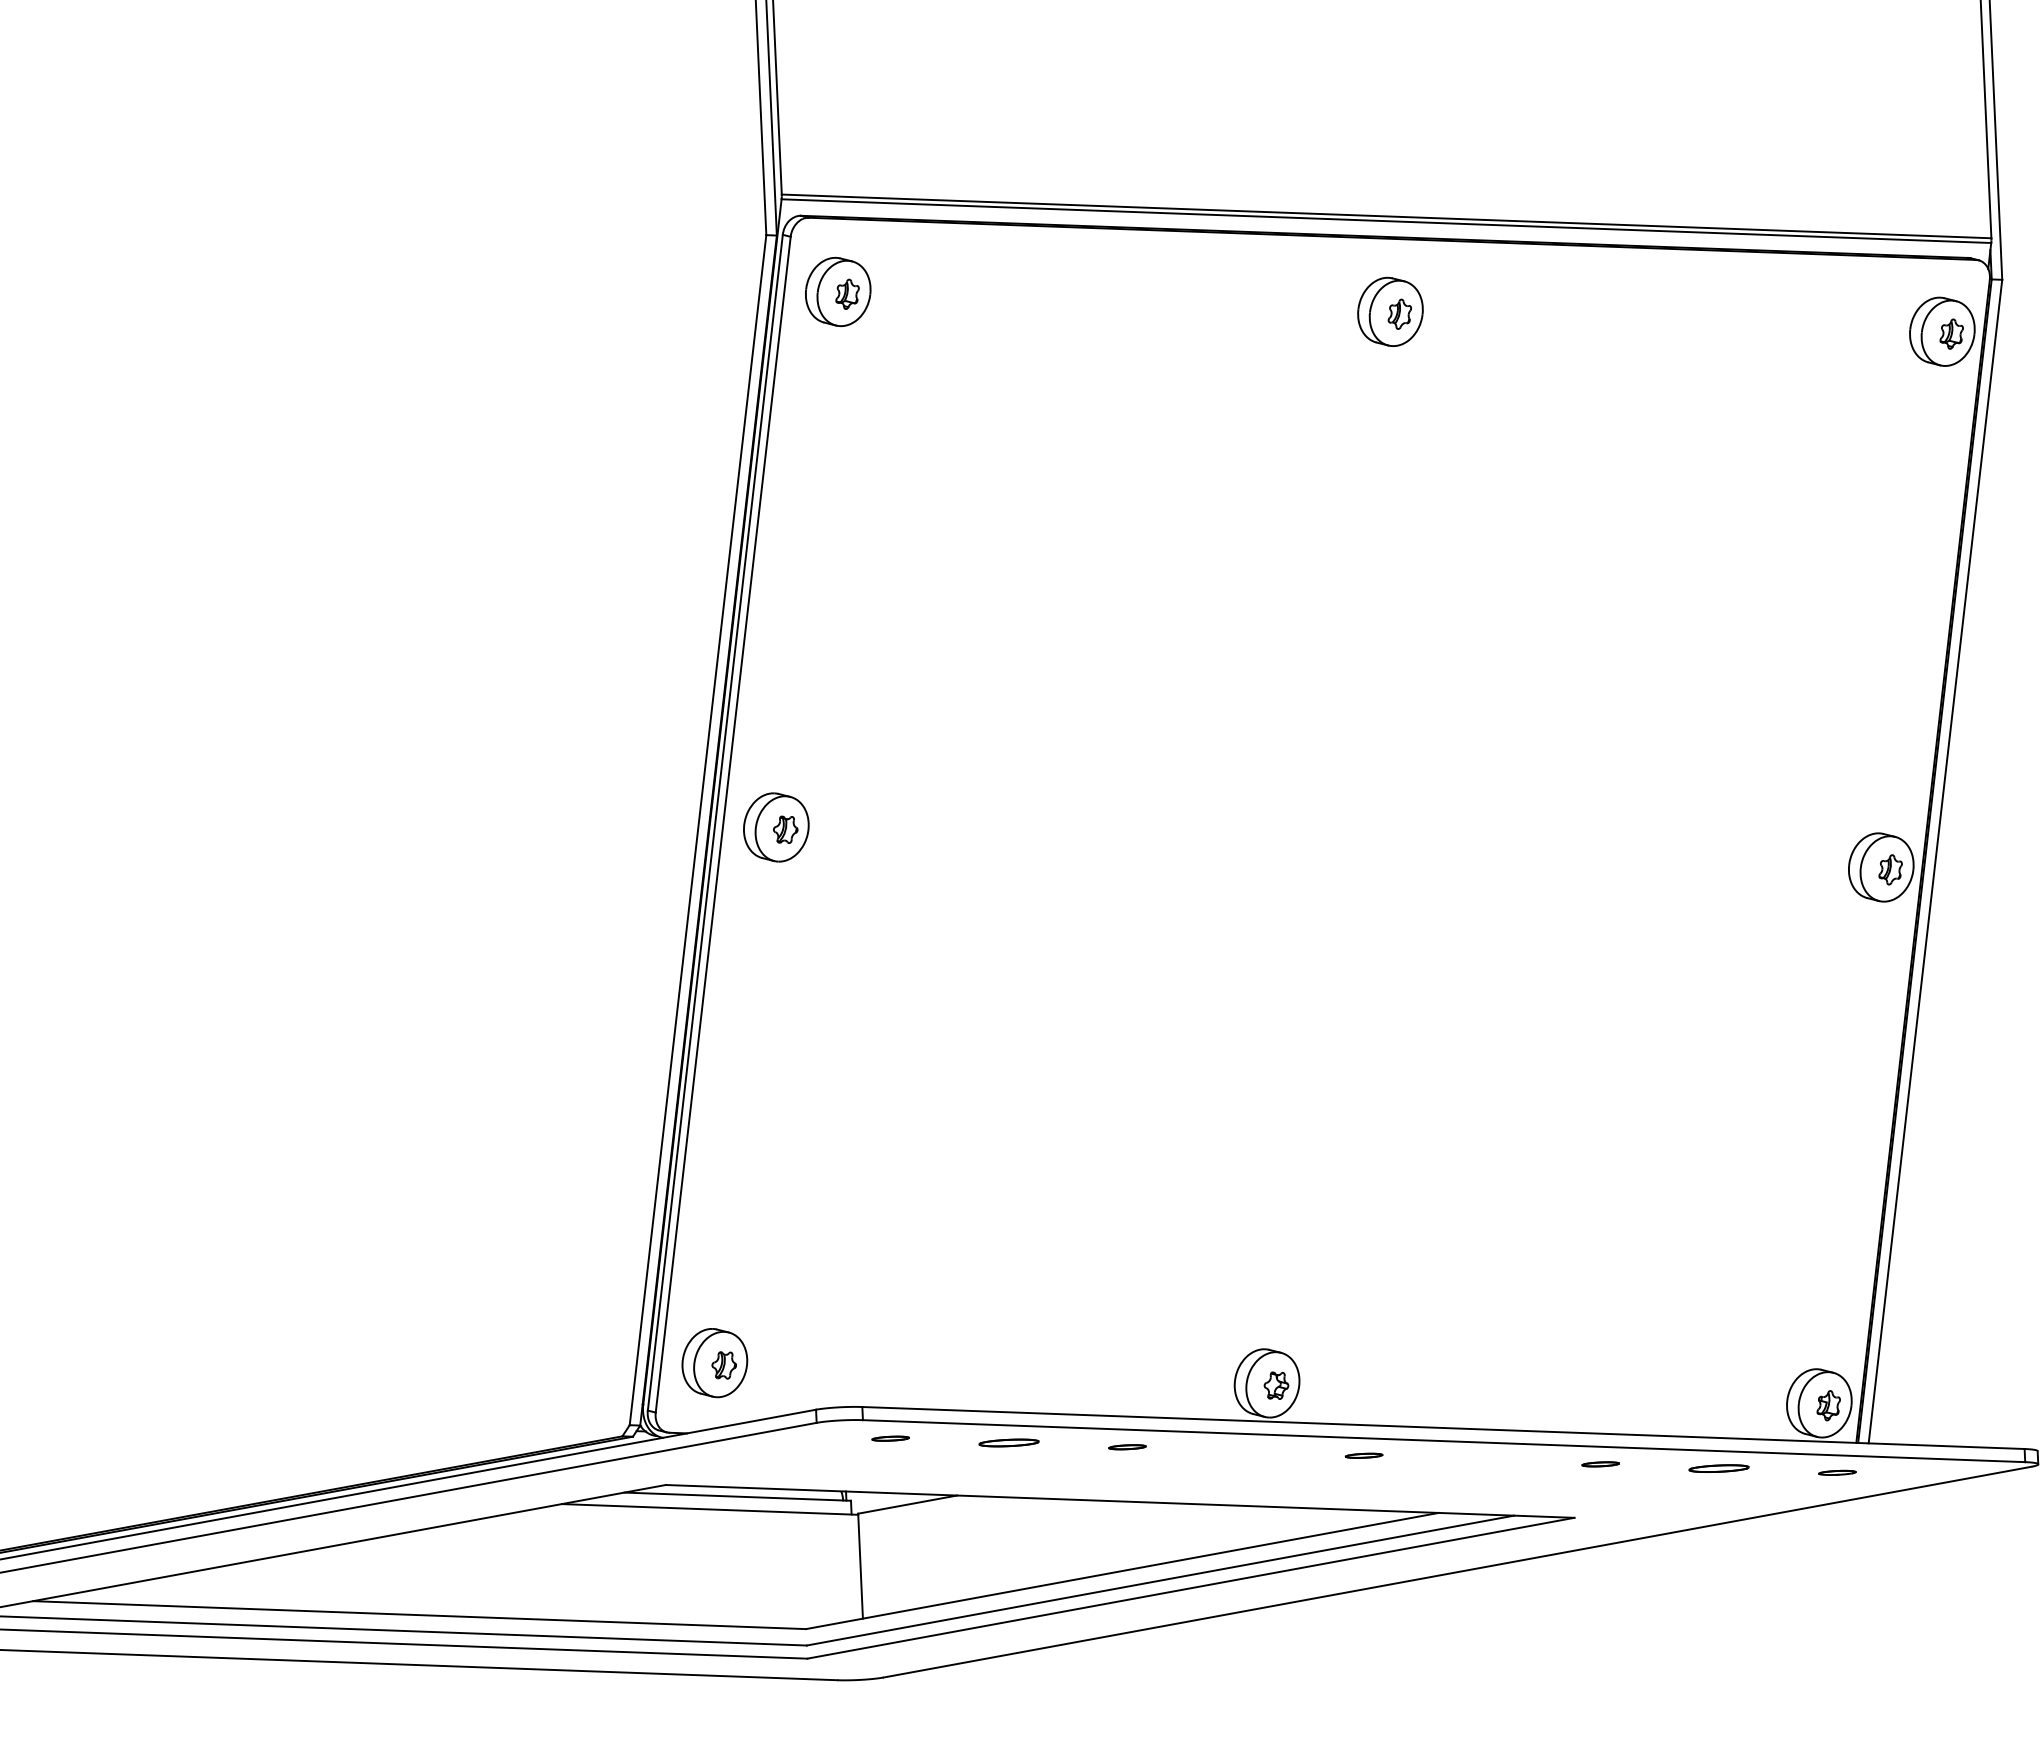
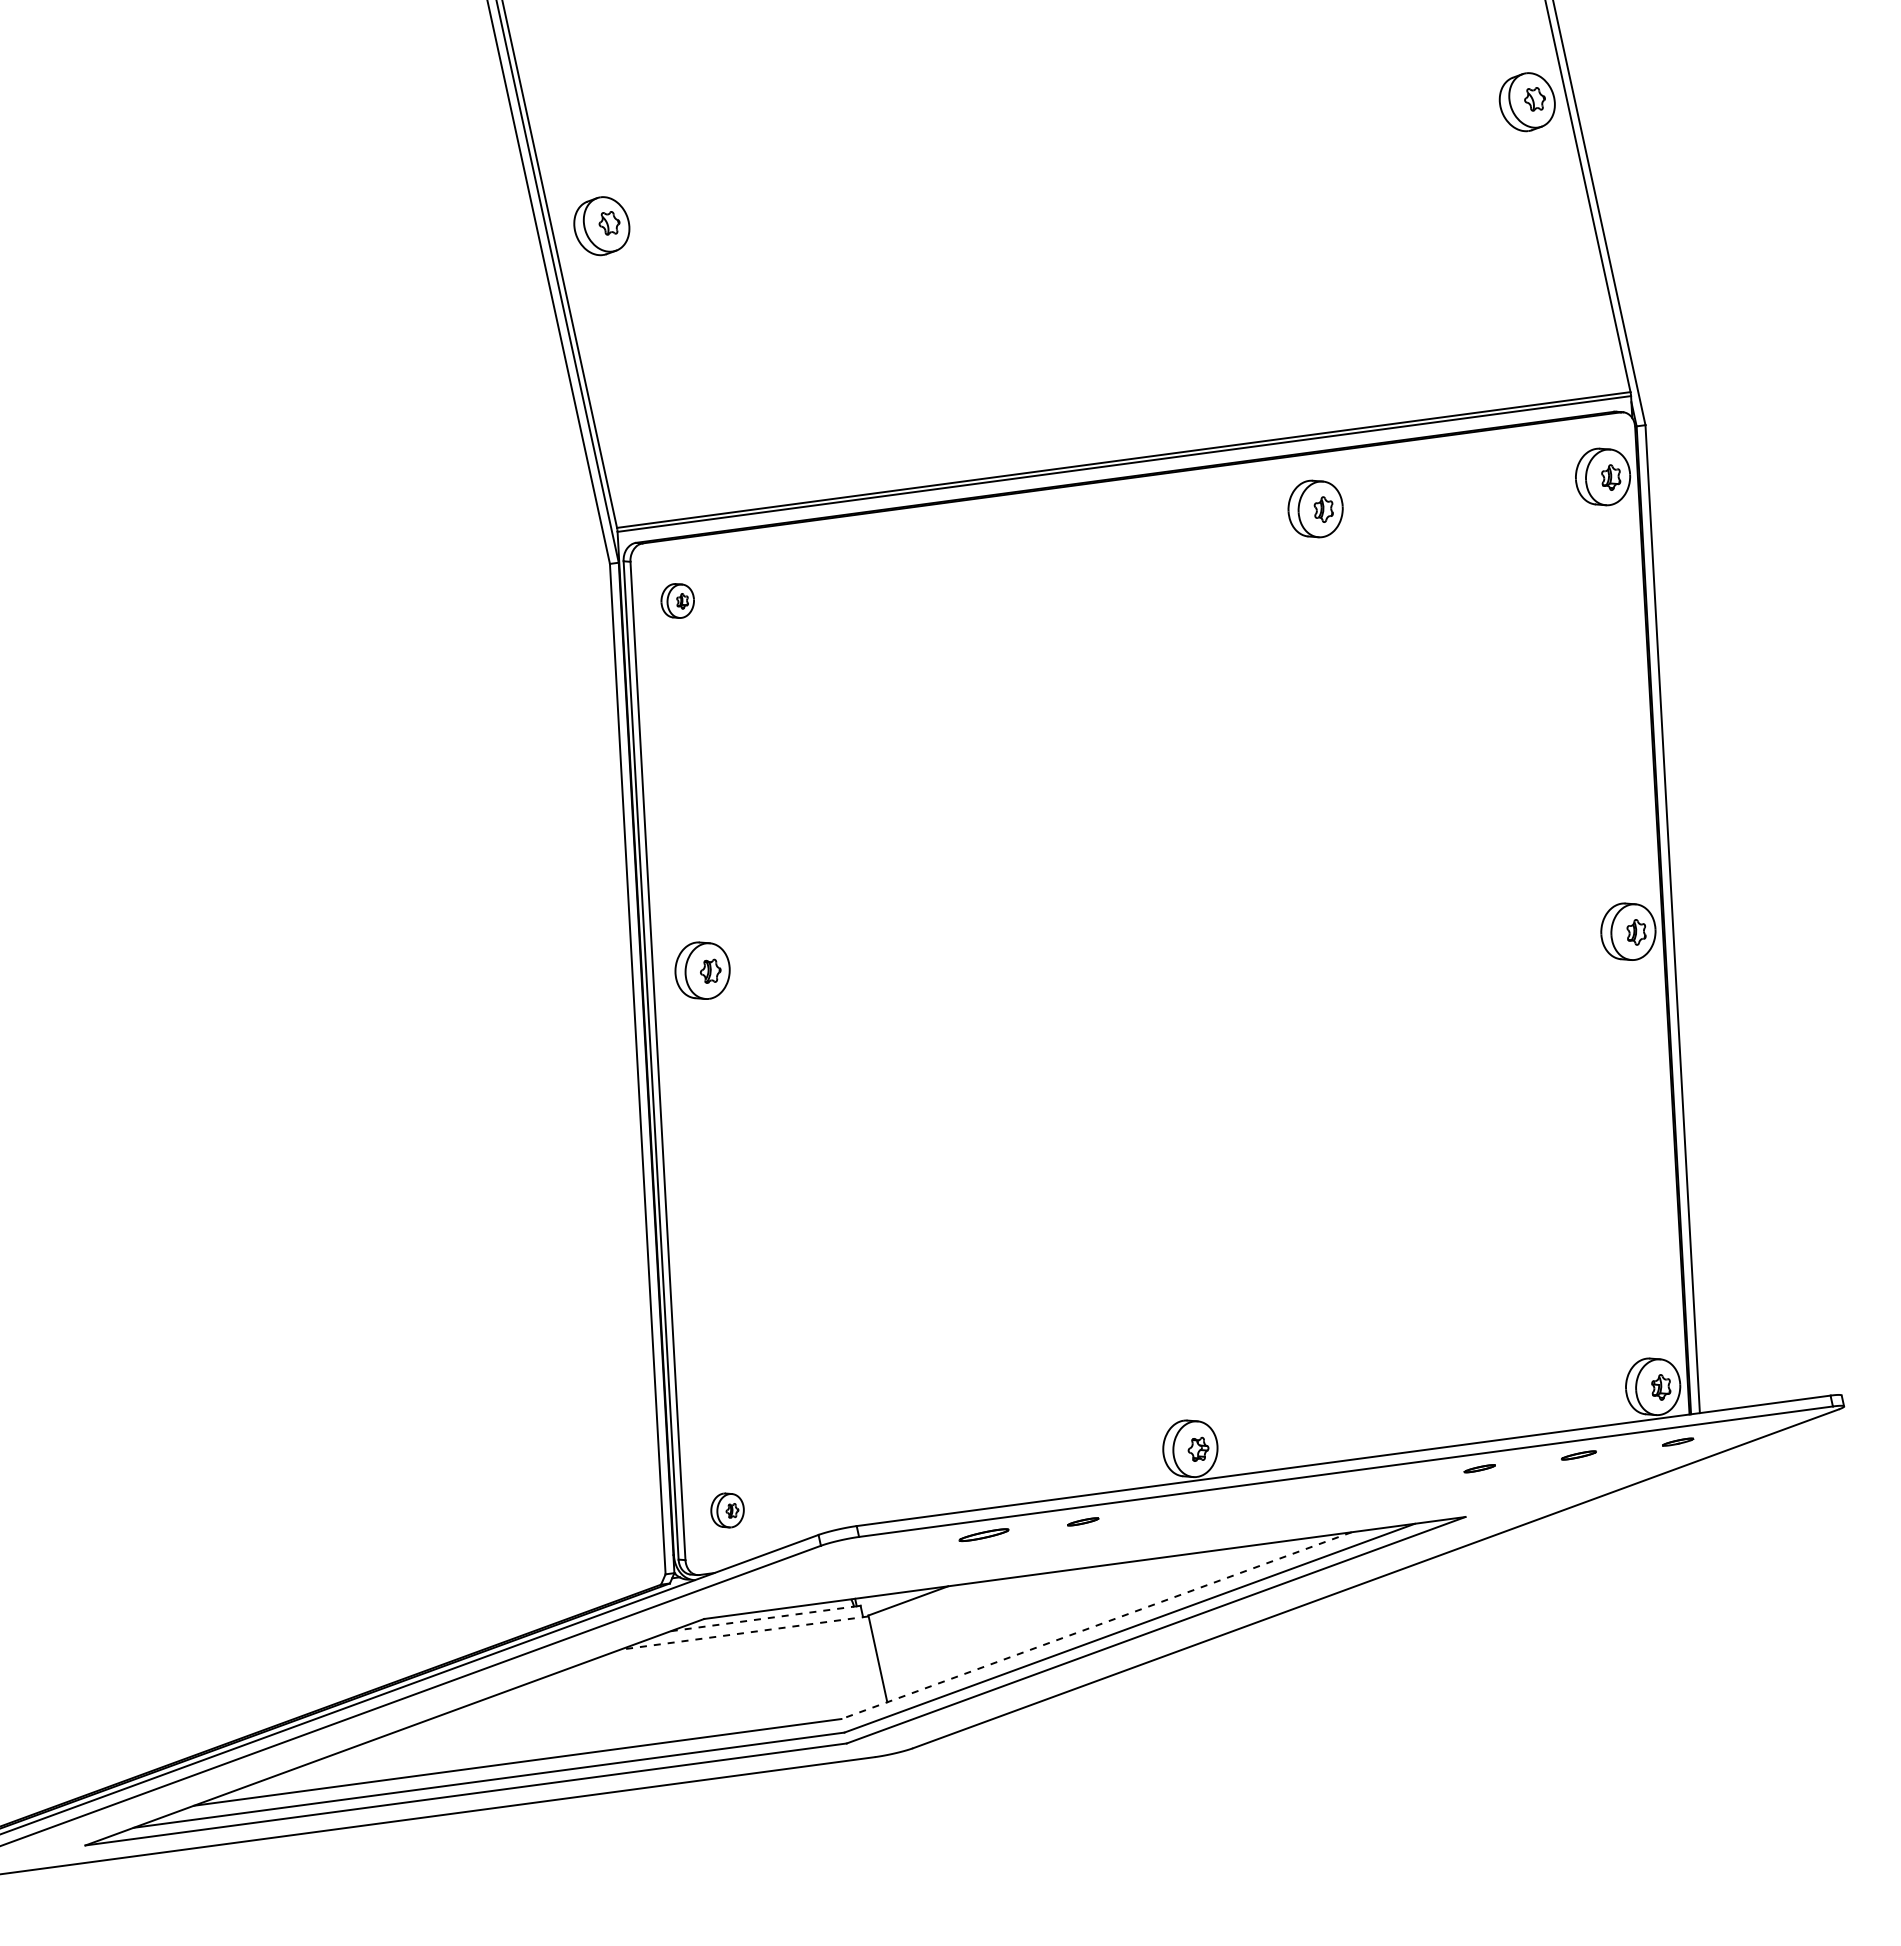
part: (837, 291) -> (677, 600), size x0.6
part: (1390, 311) -> (1315, 508), moved
part: (776, 827) -> (702, 970), moved
part: (714, 1363) -> (727, 1510), size x0.6
part: (890, 1437) -> (884, 1547), removed
part: (1364, 1454) -> (1281, 1494), removed
part: (1718, 1468) -> (1578, 1455), size x0.7
line: (733, 1496) -> (762, 1618), solid -> dashed
line: (708, 1509) -> (743, 1633), solid -> dashed
line: (1122, 1570) -> (1096, 1625), solid -> dashed

